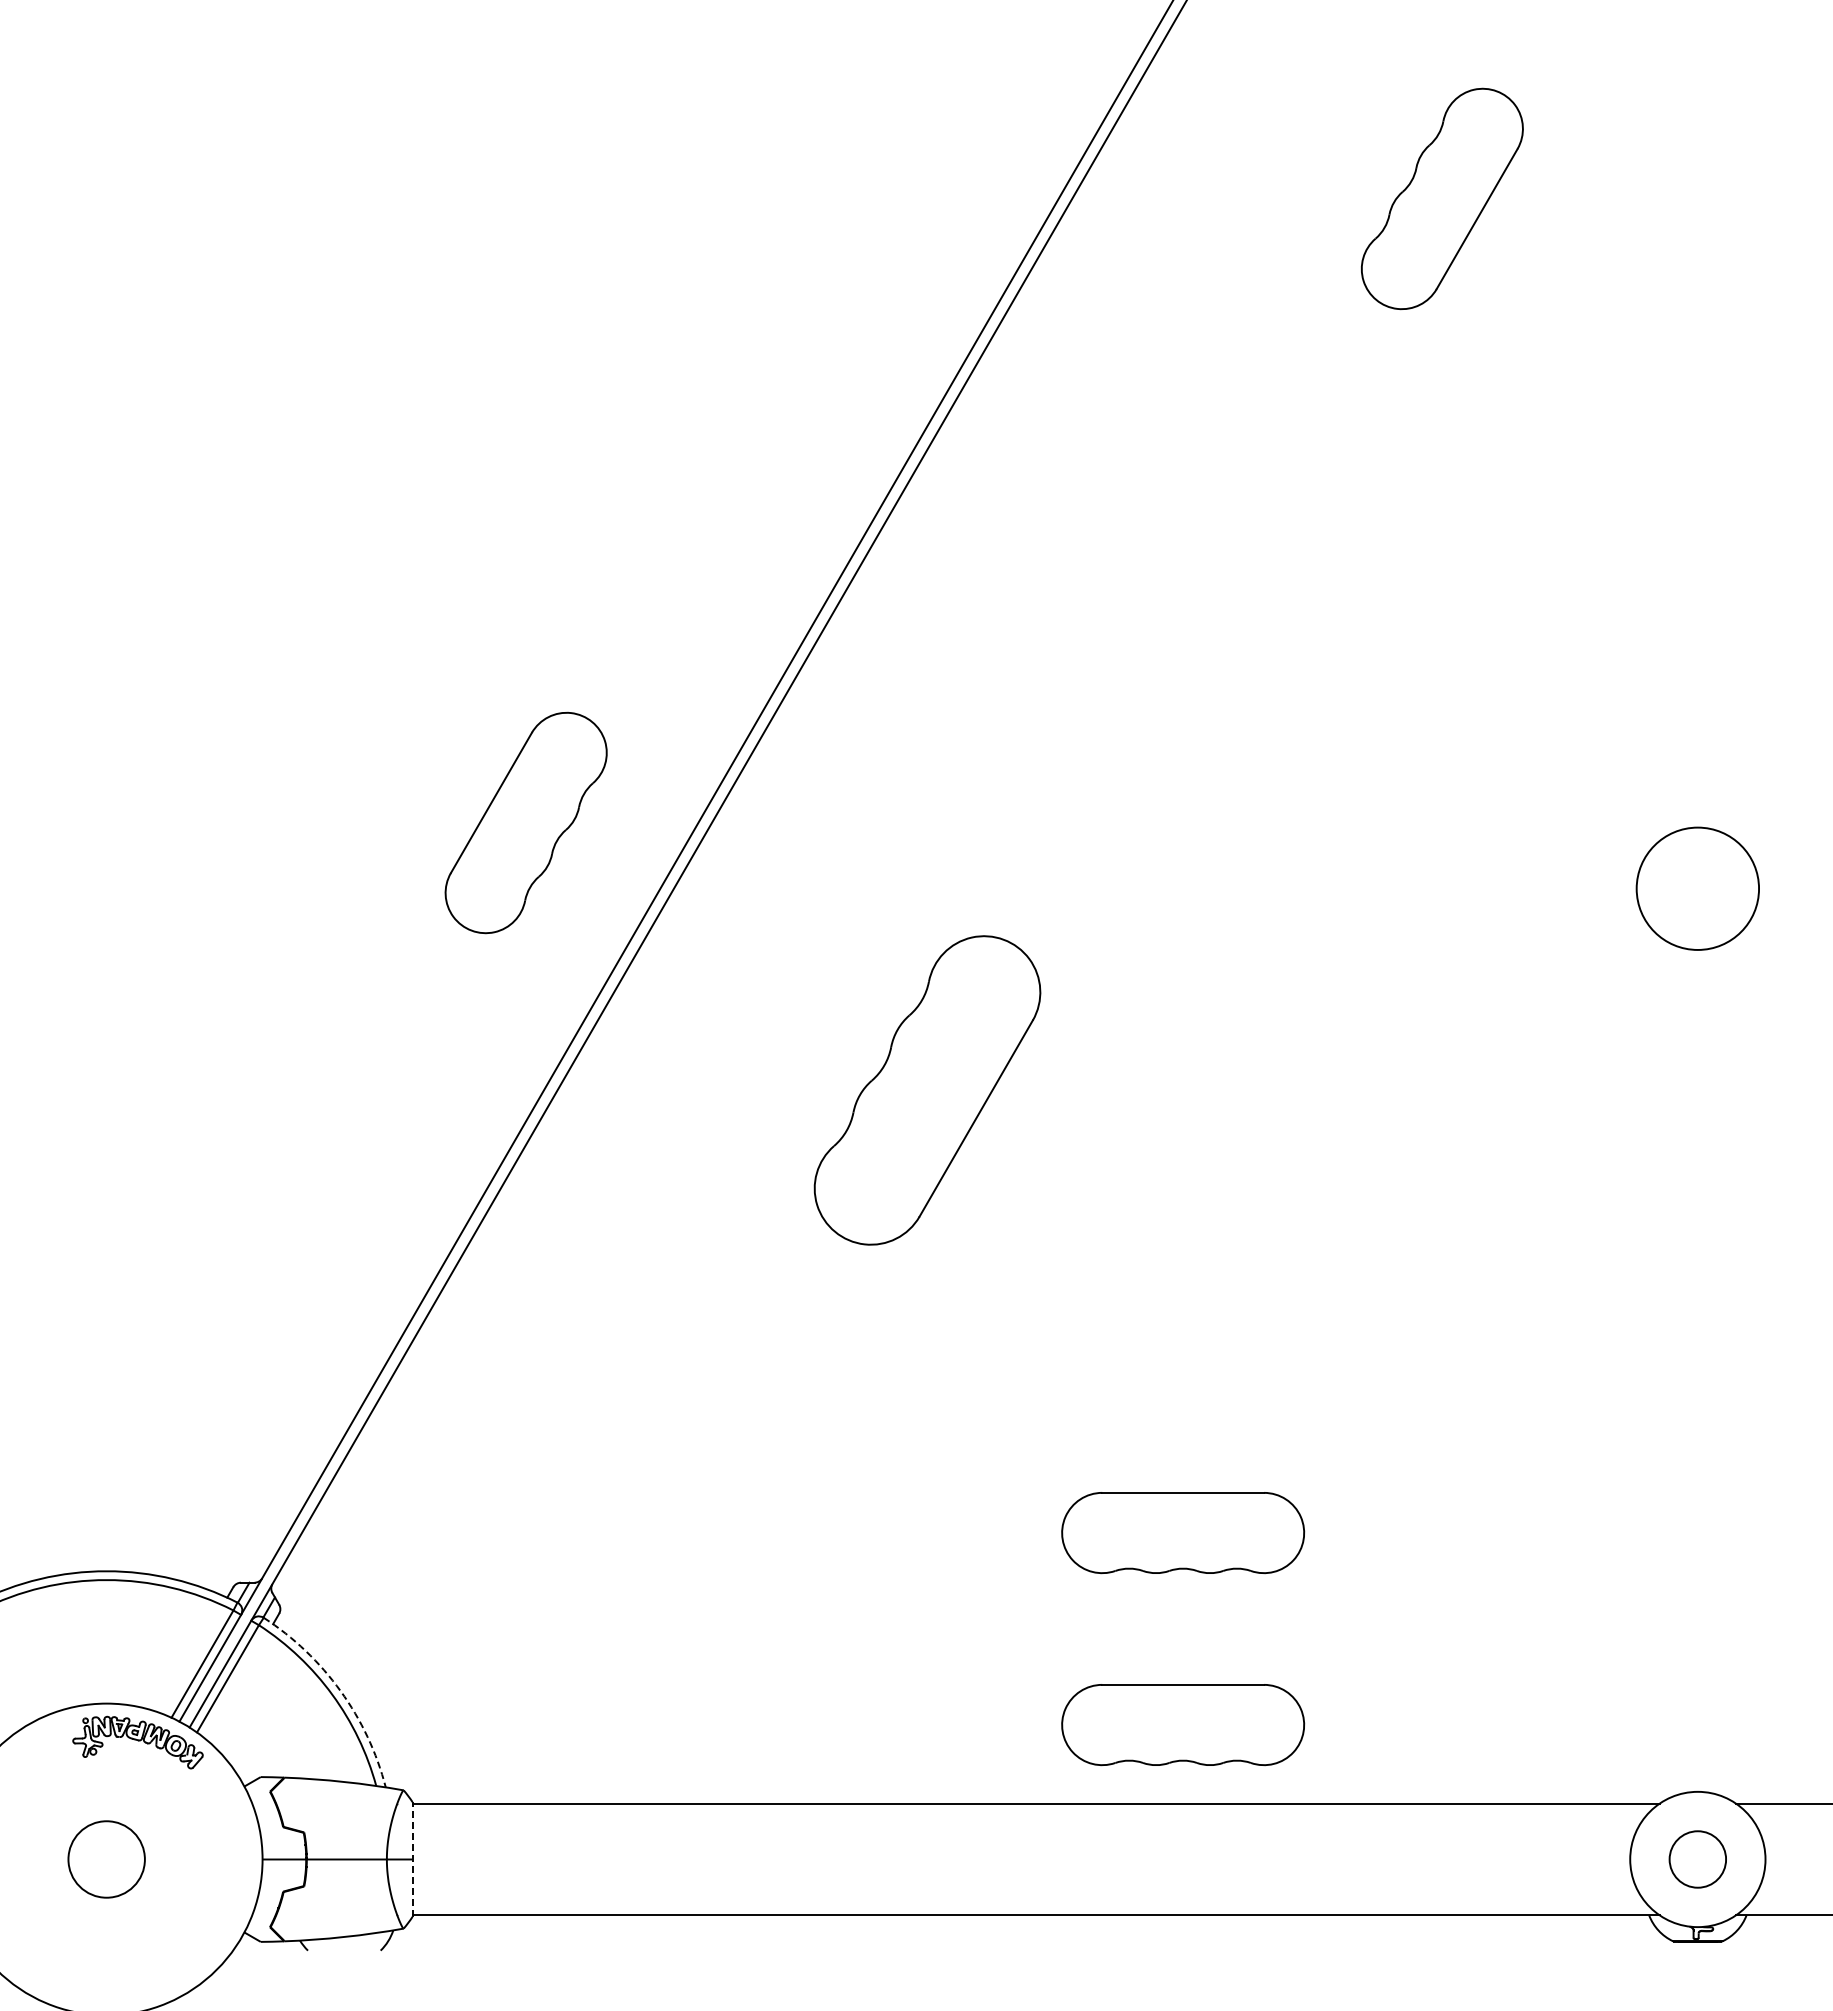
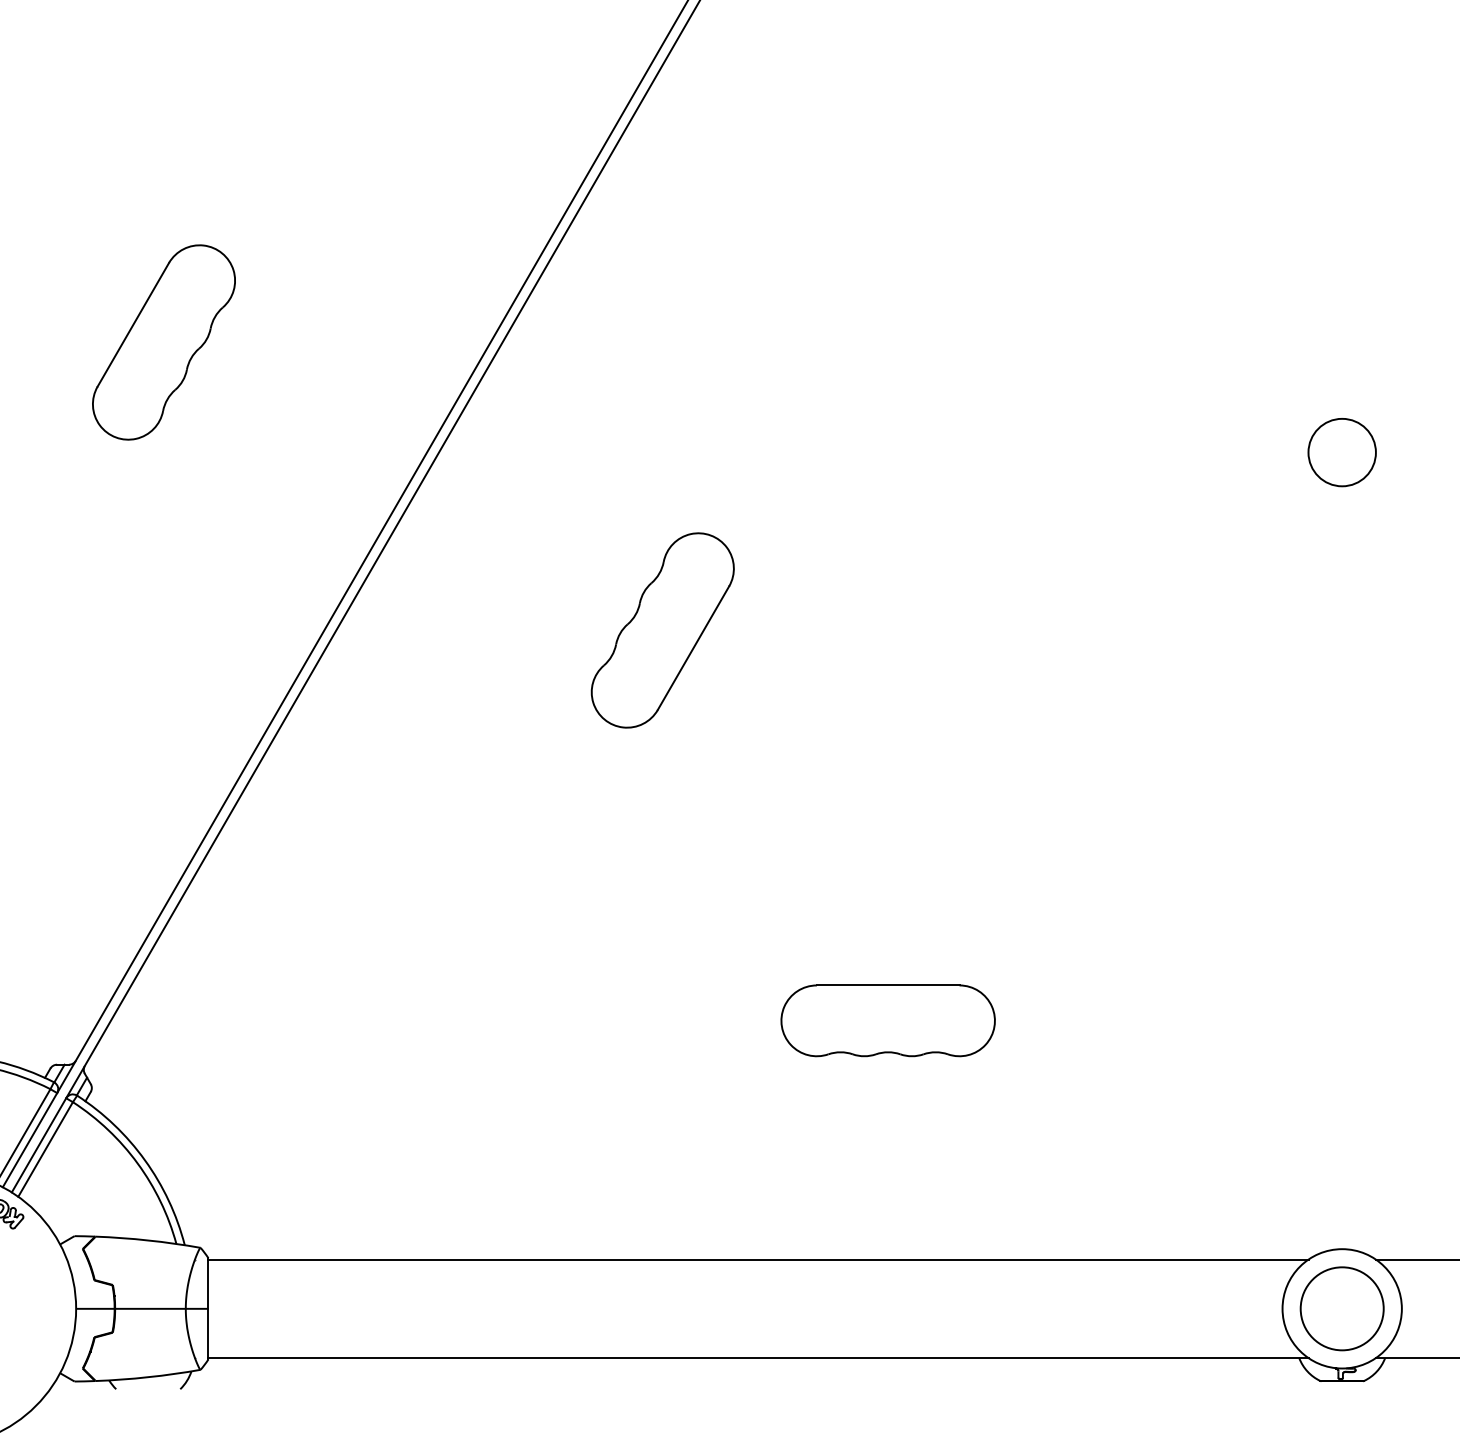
part: (525, 822) -> (163, 342), moved
circle: (1697, 888) -> (1341, 452), size x0.62
part: (927, 1090) -> (662, 630), size x0.71
arc: (340, 1691) -> (144, 1160), dashed -> solid
part: (1183, 1725) -> (888, 1190), removed
line: (412, 1858) -> (208, 1307), dashed -> solid
circle: (1697, 1859) -> (1341, 1308), size x1.67

